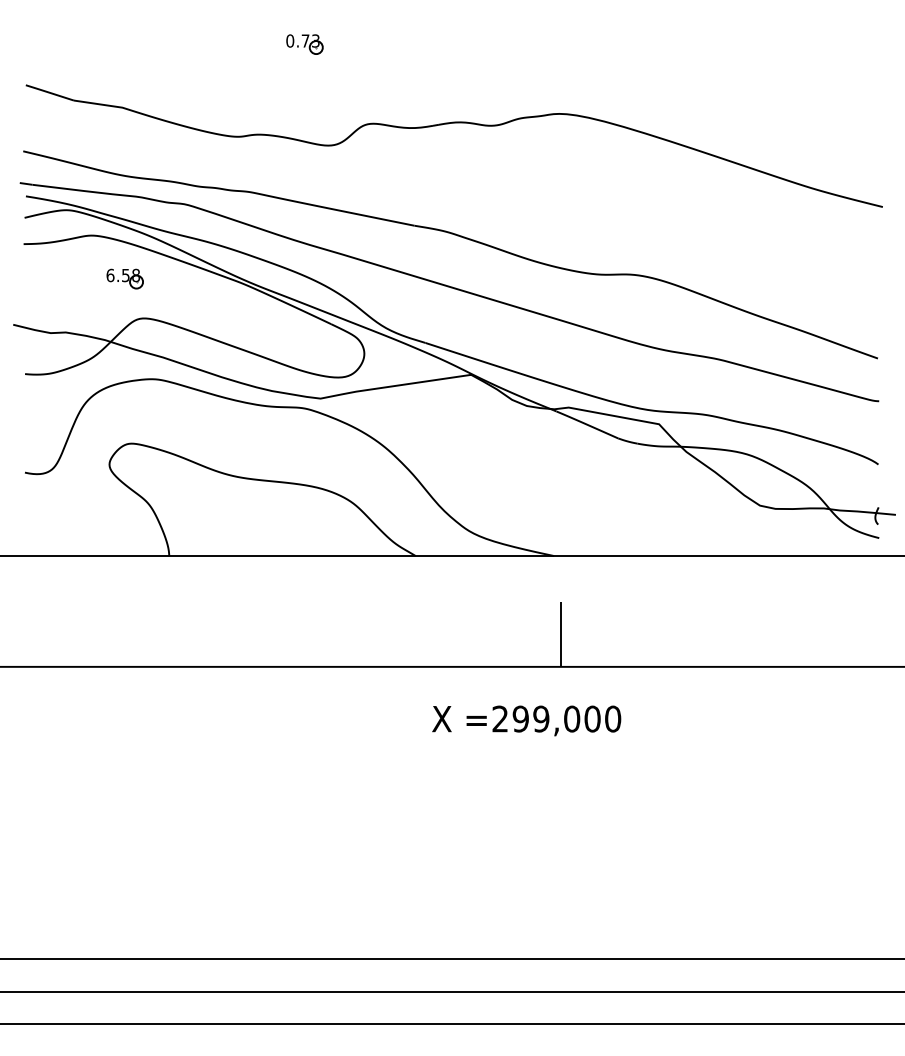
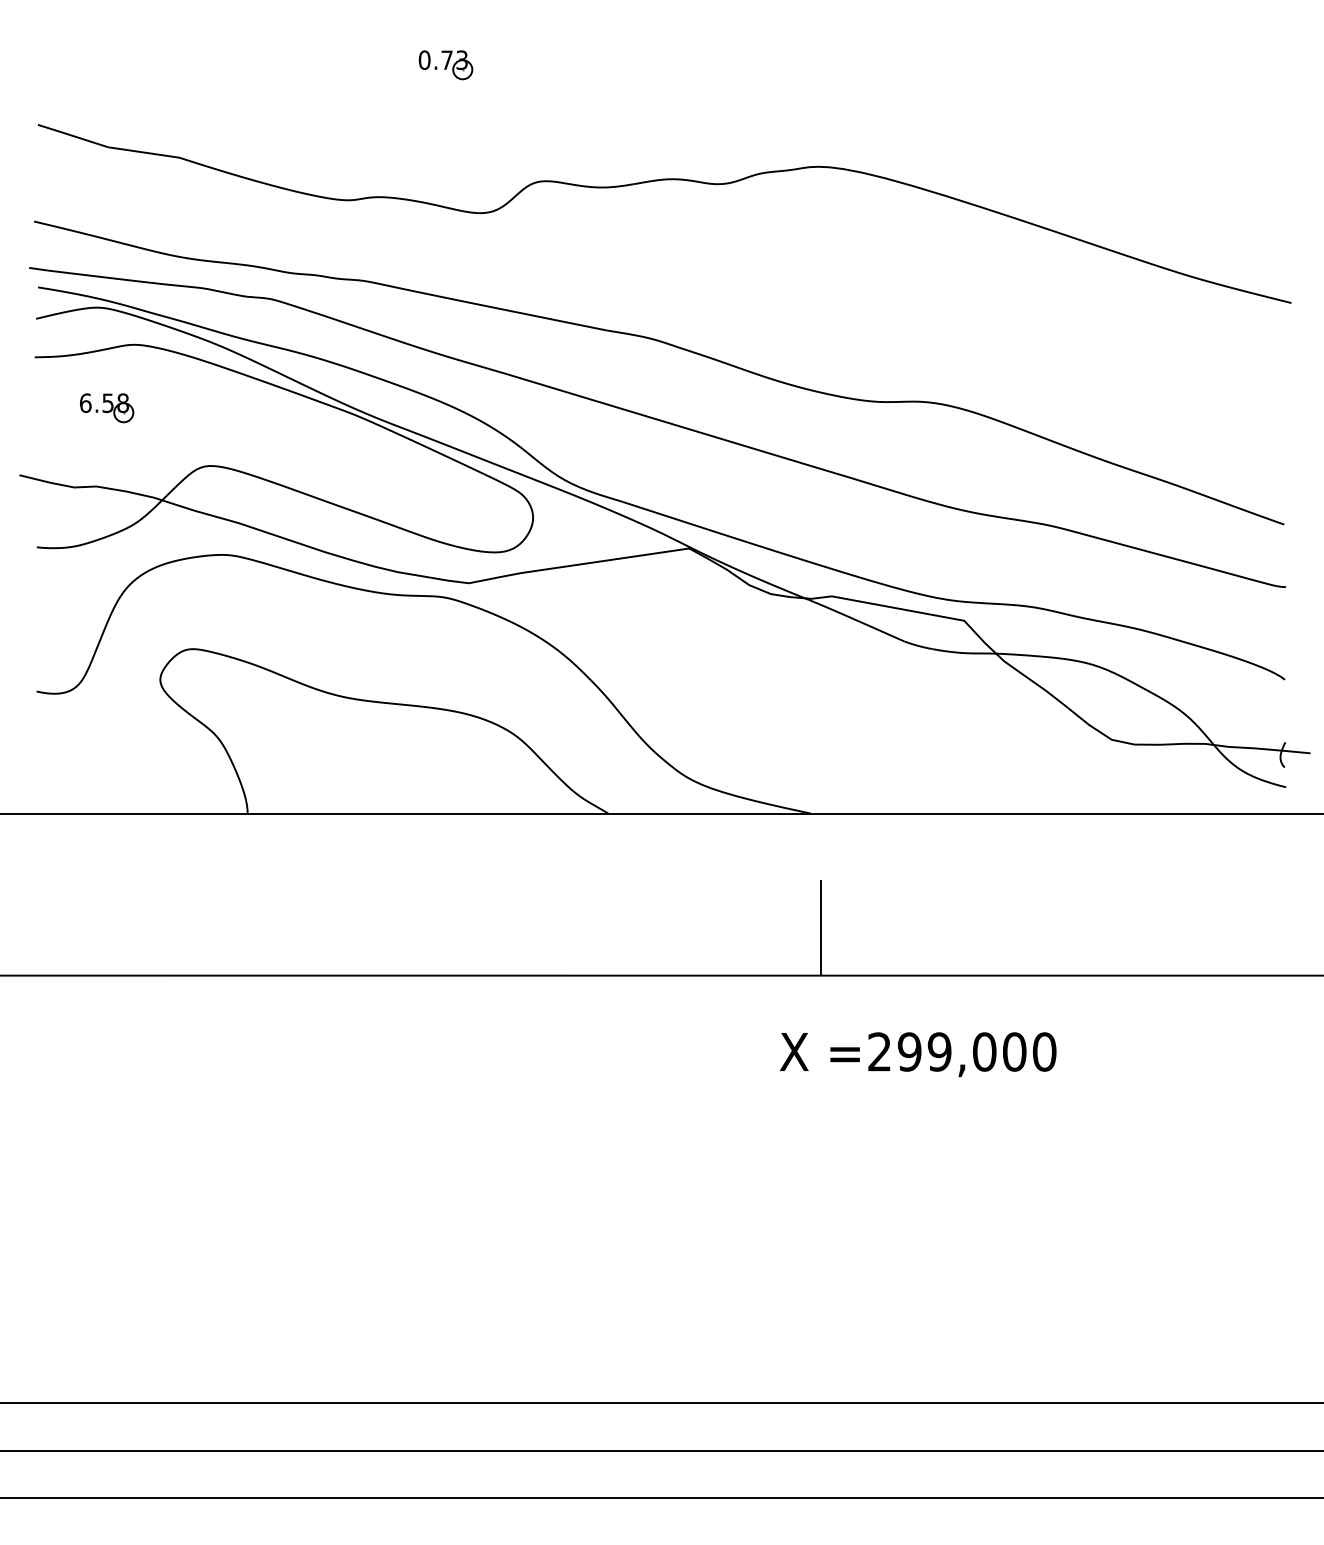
part: (124, 278) -> (106, 407), moved
text: (526, 720) -> (917, 1054), moved

